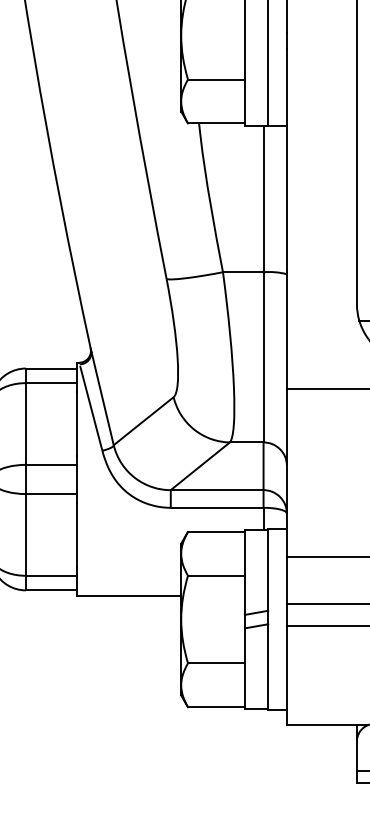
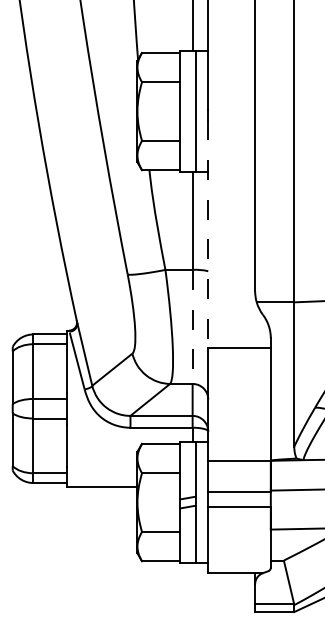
line: (287, 219) -> (208, 234), solid -> dashed
line: (263, 356) -> (192, 326), solid -> dashed

